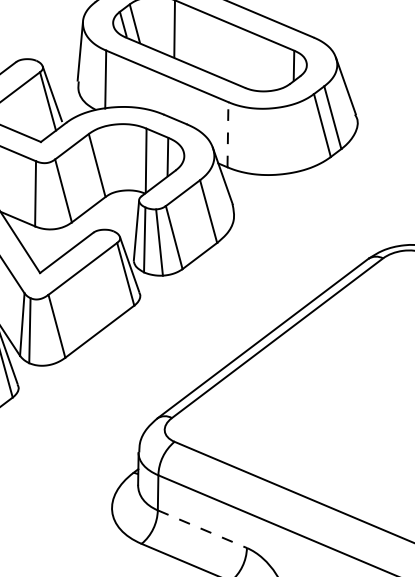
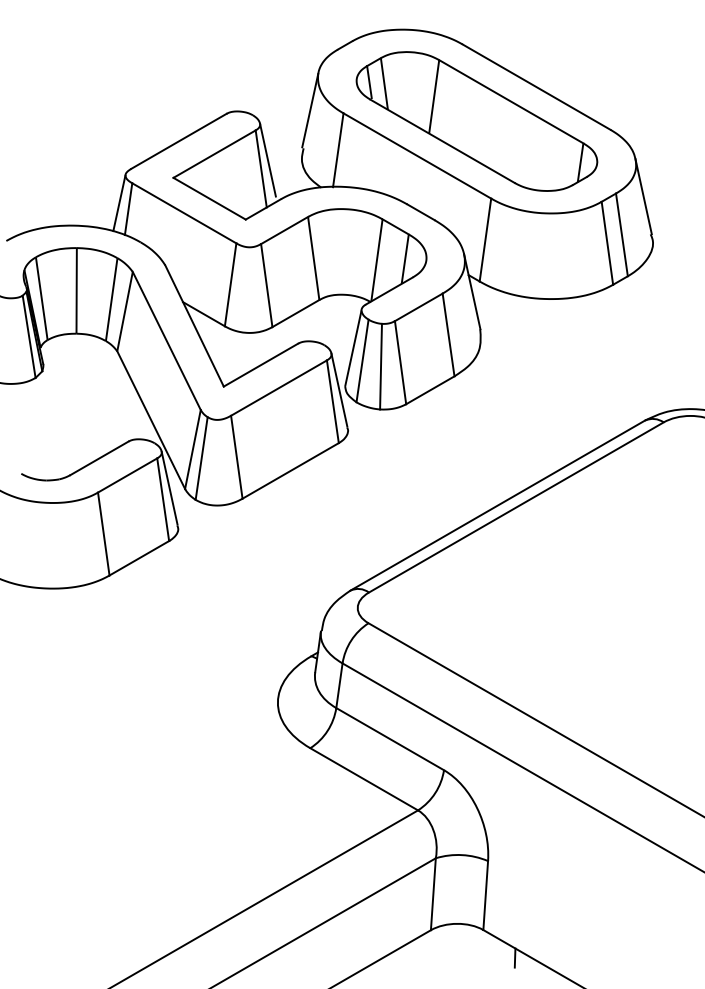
line: (228, 135) -> (485, 240), dashed -> solid
line: (202, 529) -> (390, 739), dashed -> solid

